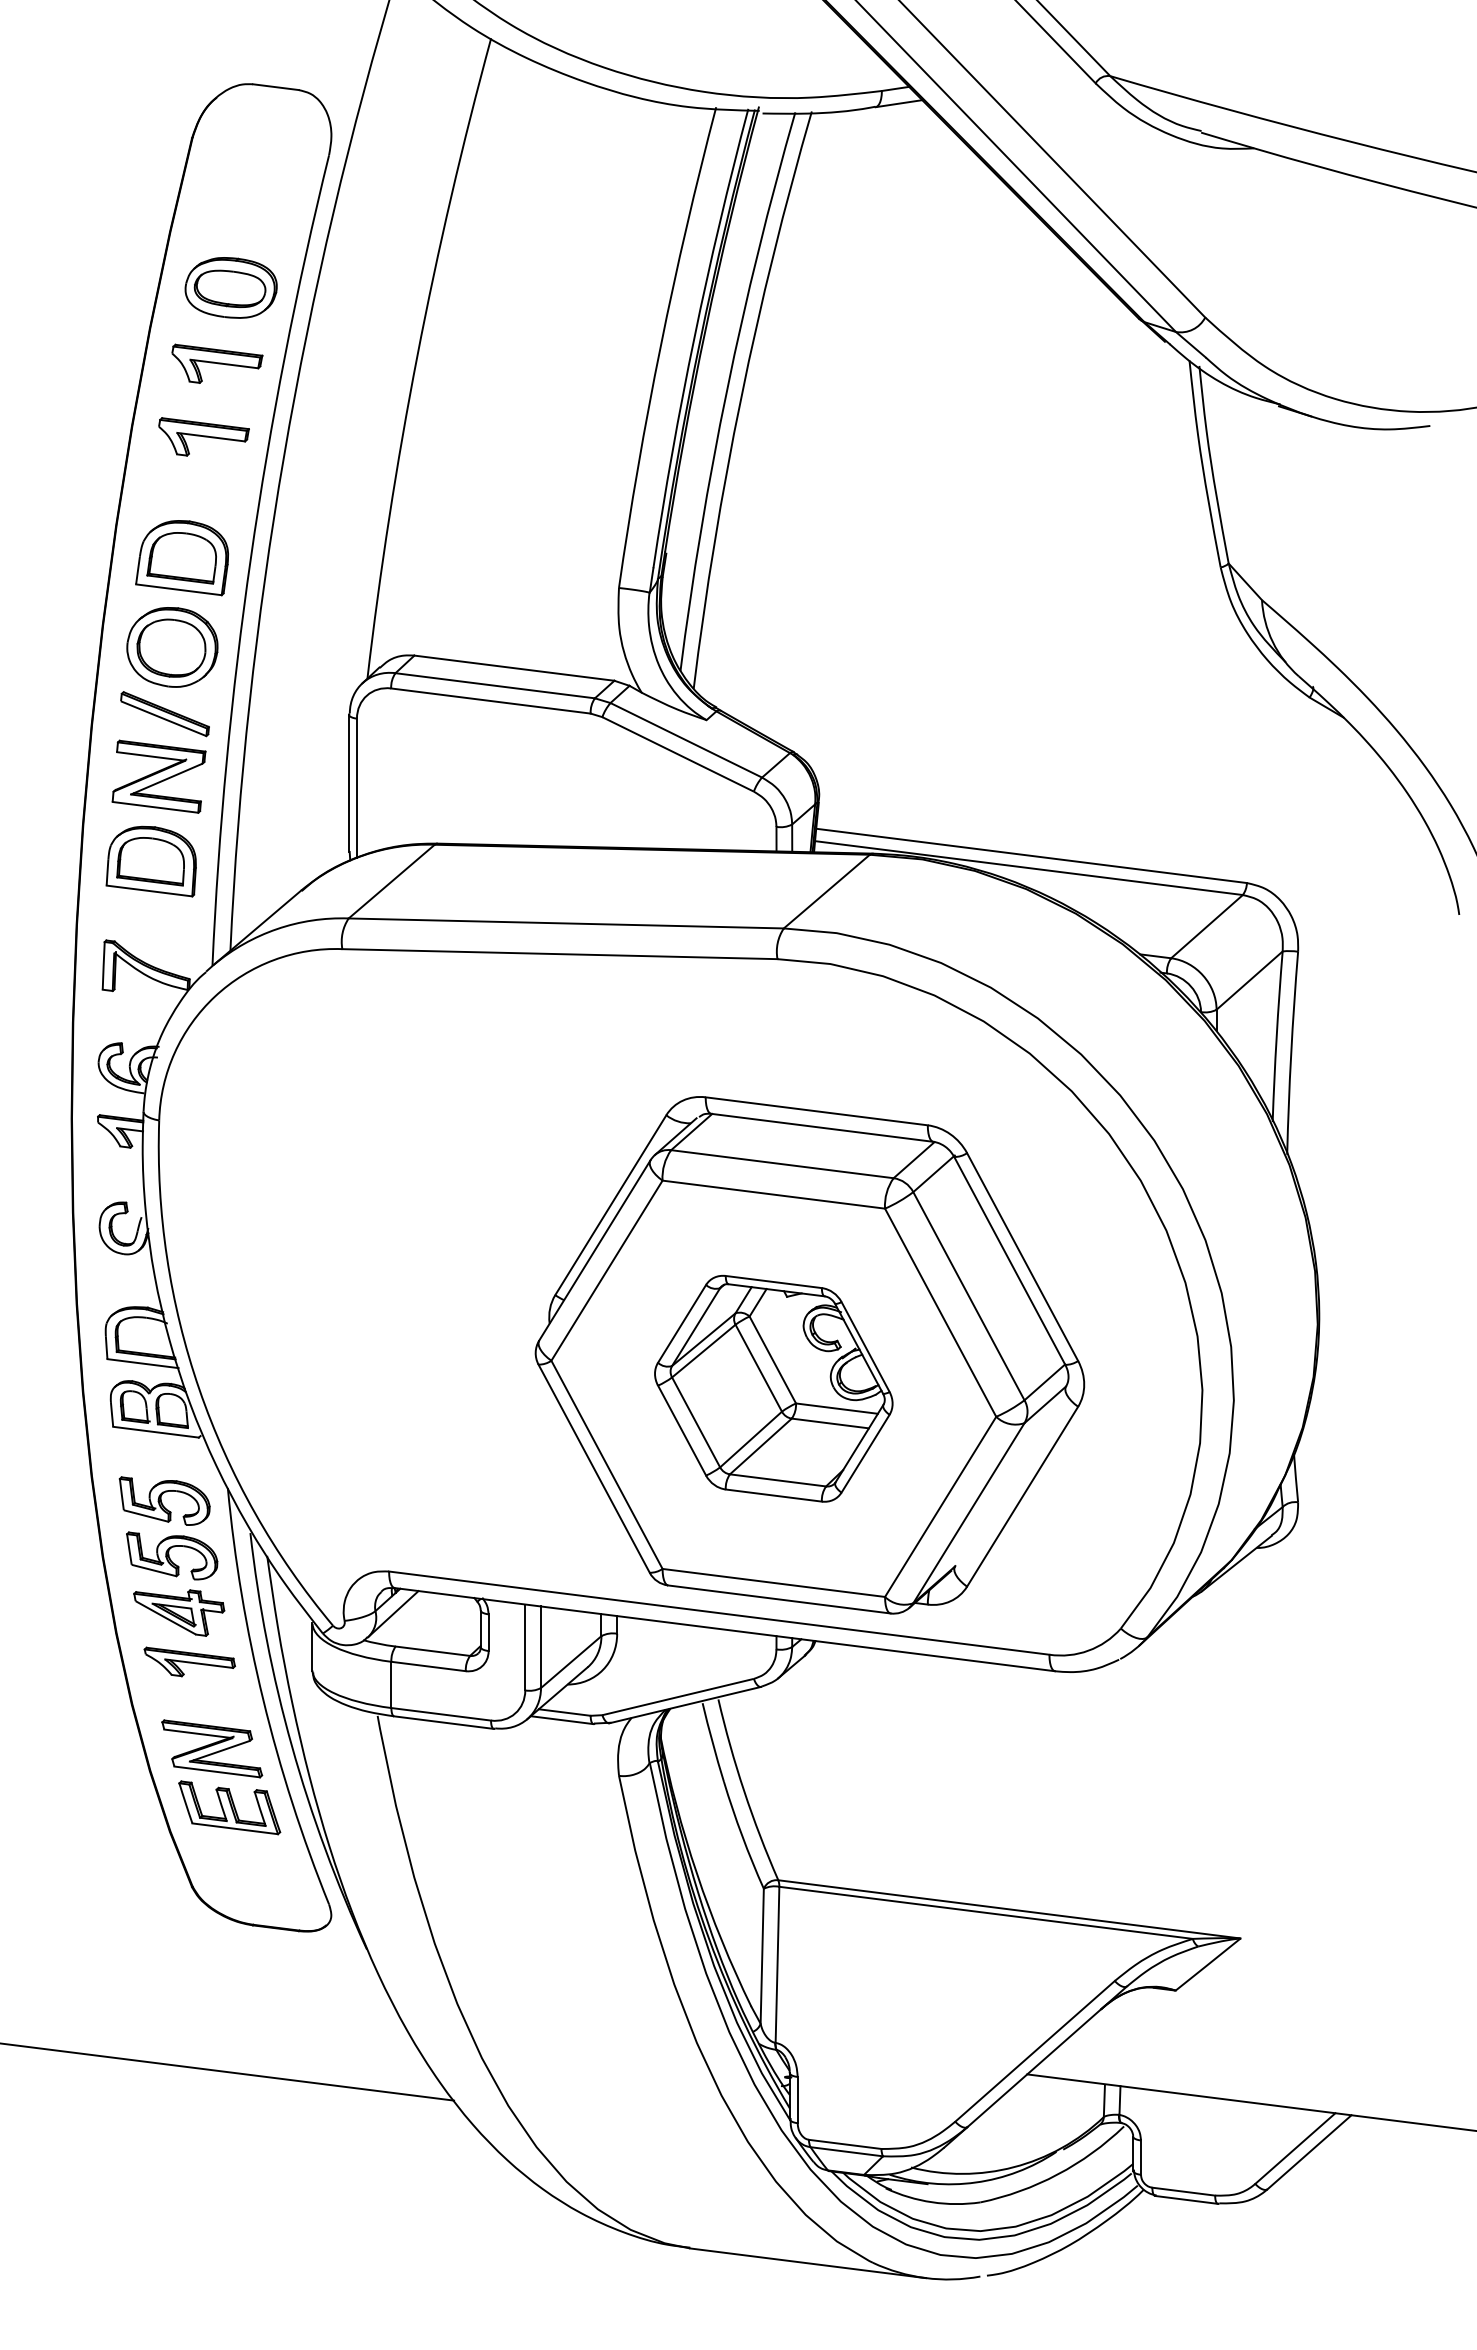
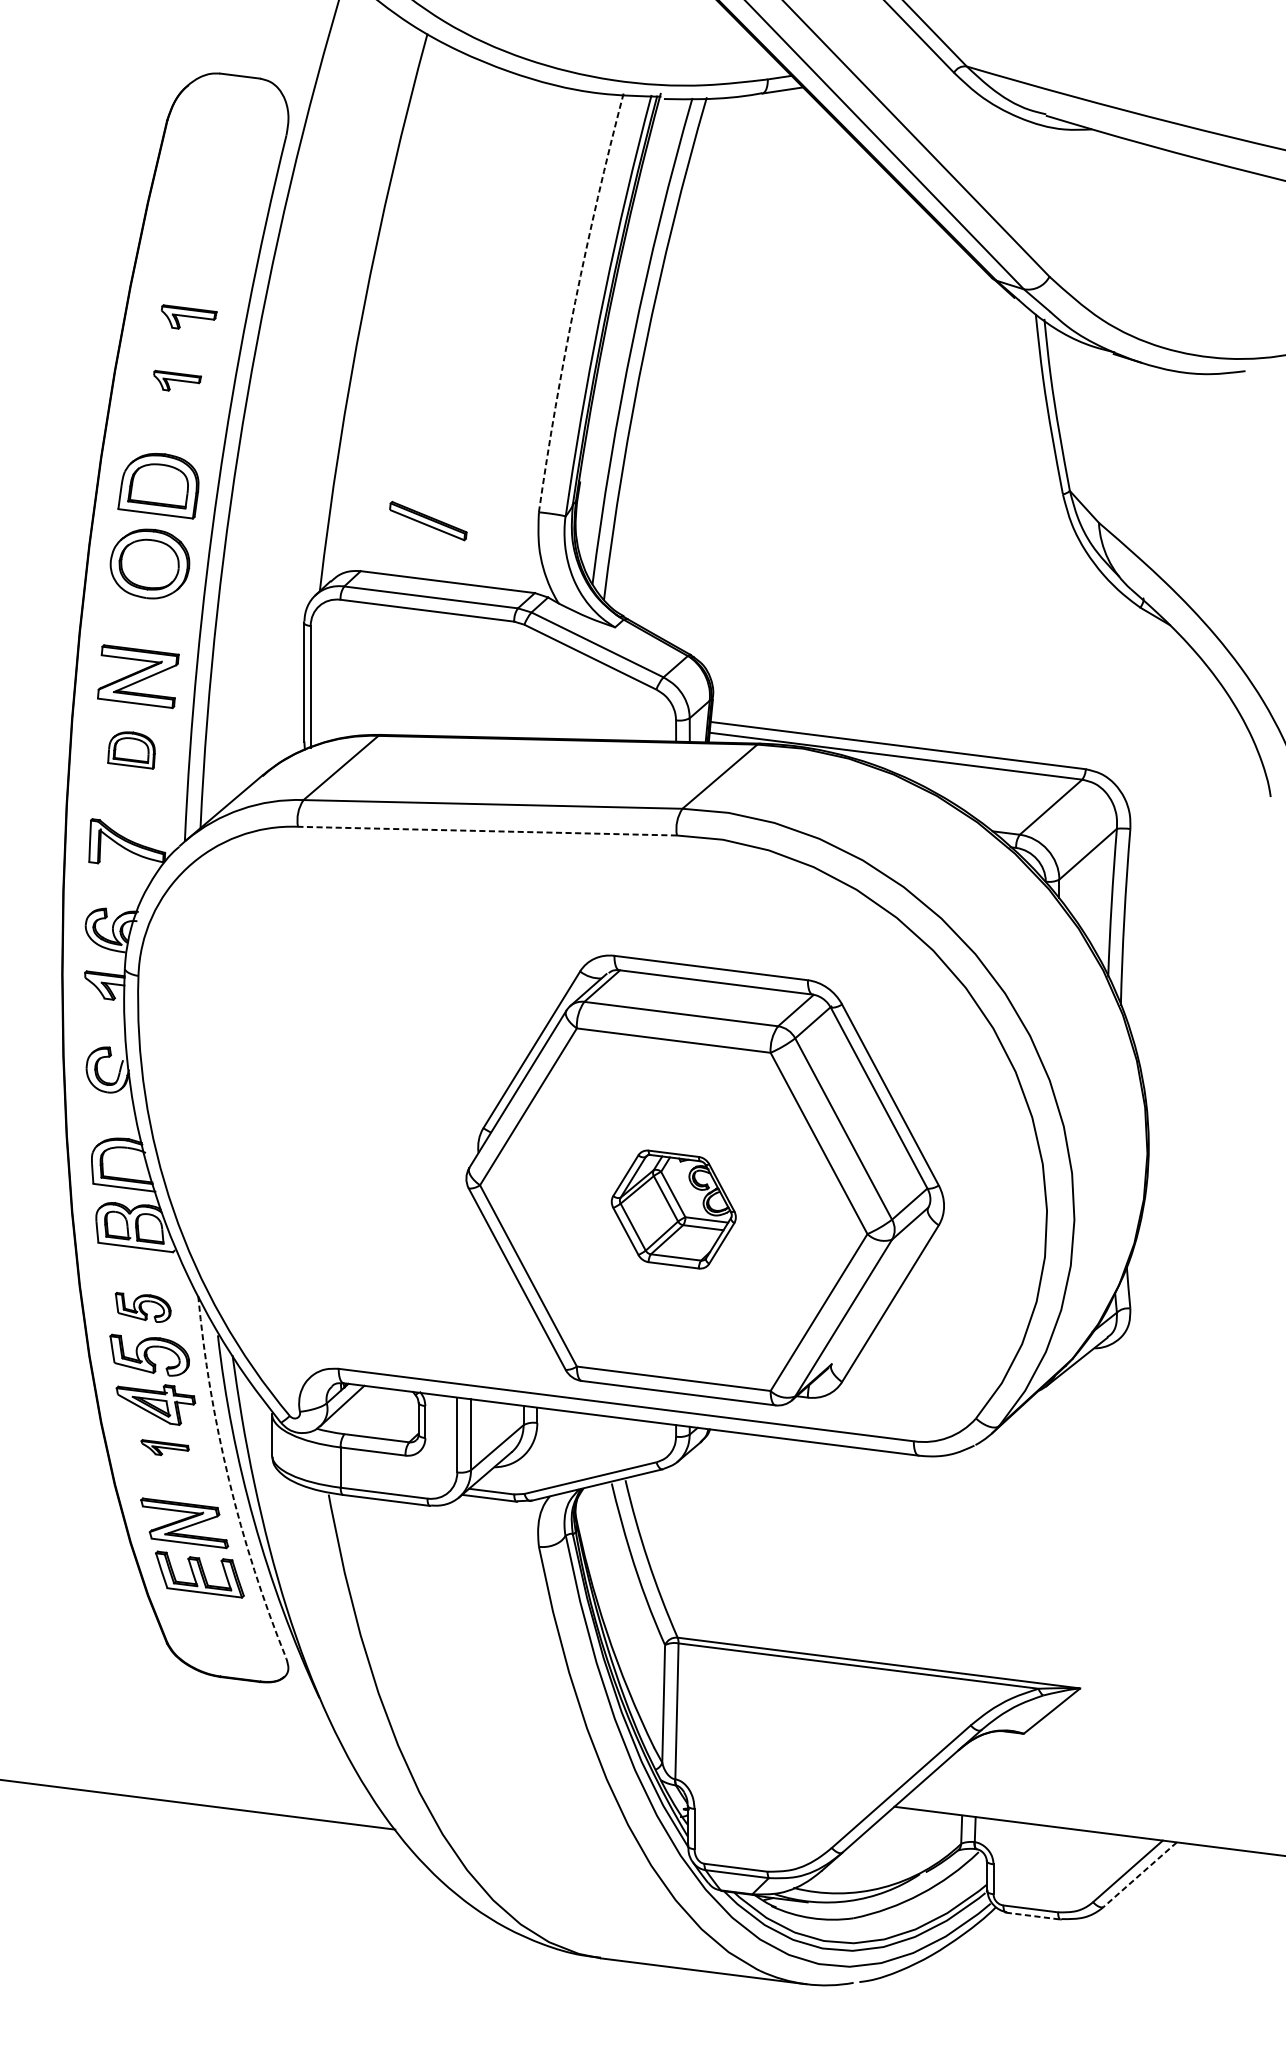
part: (230, 287) -> (200, 250), removed
arc: (660, 346) -> (575, 301), solid -> dashed
part: (217, 363) -> (189, 316), size x0.7
part: (203, 436) -> (177, 380), size x0.6
part: (164, 714) -> (427, 521), moved
part: (150, 861) -> (130, 750), size x0.6
line: (559, 954) -> (487, 831), solid -> dashed
part: (773, 1388) -> (673, 1209), size x0.6
part: (164, 1500) -> (143, 1306), size x0.7
part: (189, 1661) -> (164, 1447), size x0.6
arc: (263, 1699) -> (229, 1480), solid -> dashed
line: (1309, 2152) -> (1140, 1874), solid -> dashed
line: (1186, 2199) -> (1033, 1915), solid -> dashed

